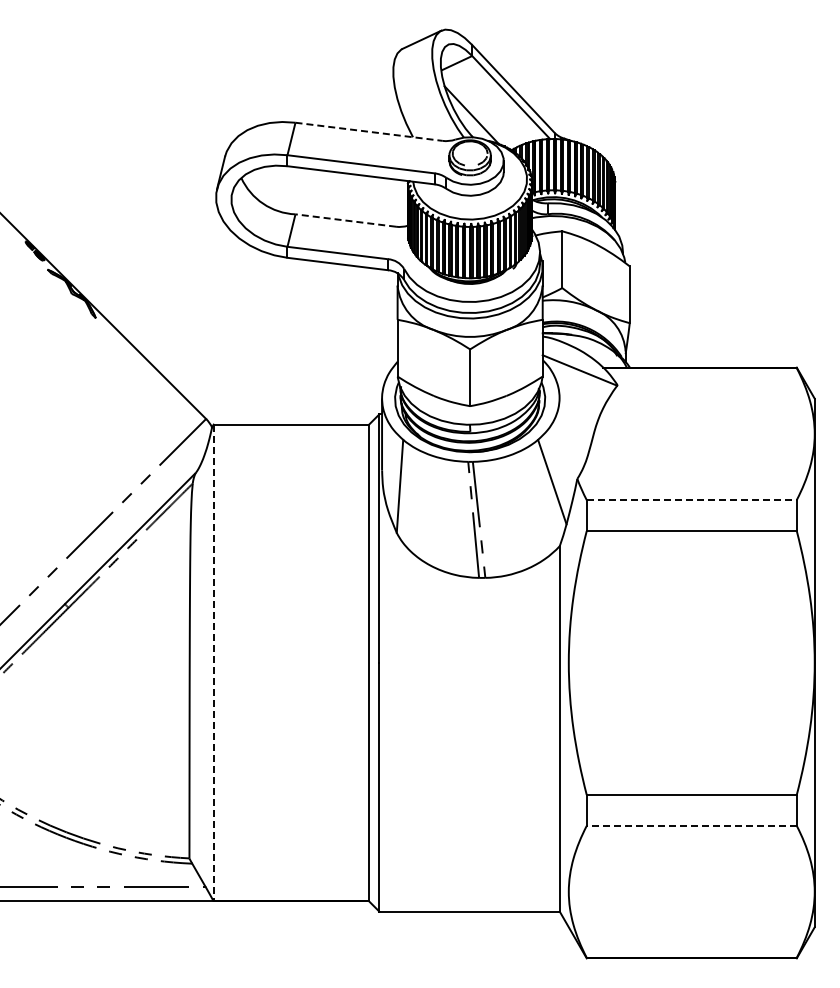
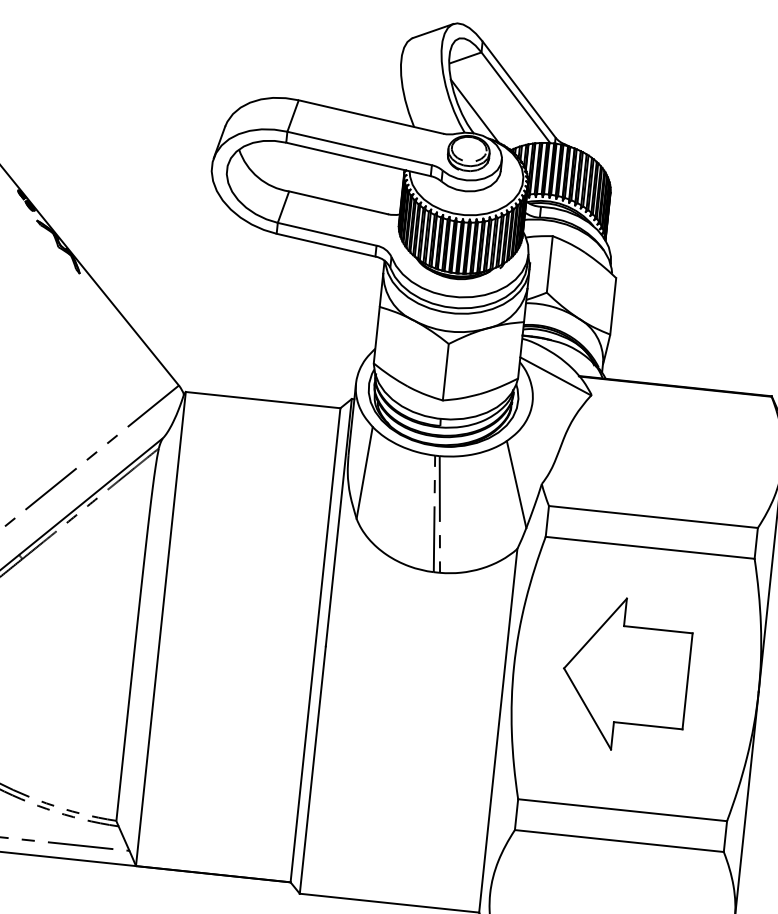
line: (369, 131) -> (371, 116), dashed -> solid
line: (345, 220) -> (338, 202), dashed -> solid
line: (692, 500) -> (654, 517), dashed -> solid
part: (680, 659) -> (625, 674), added
line: (213, 663) -> (160, 629), dashed -> solid
line: (691, 825) -> (619, 840), dashed -> solid

